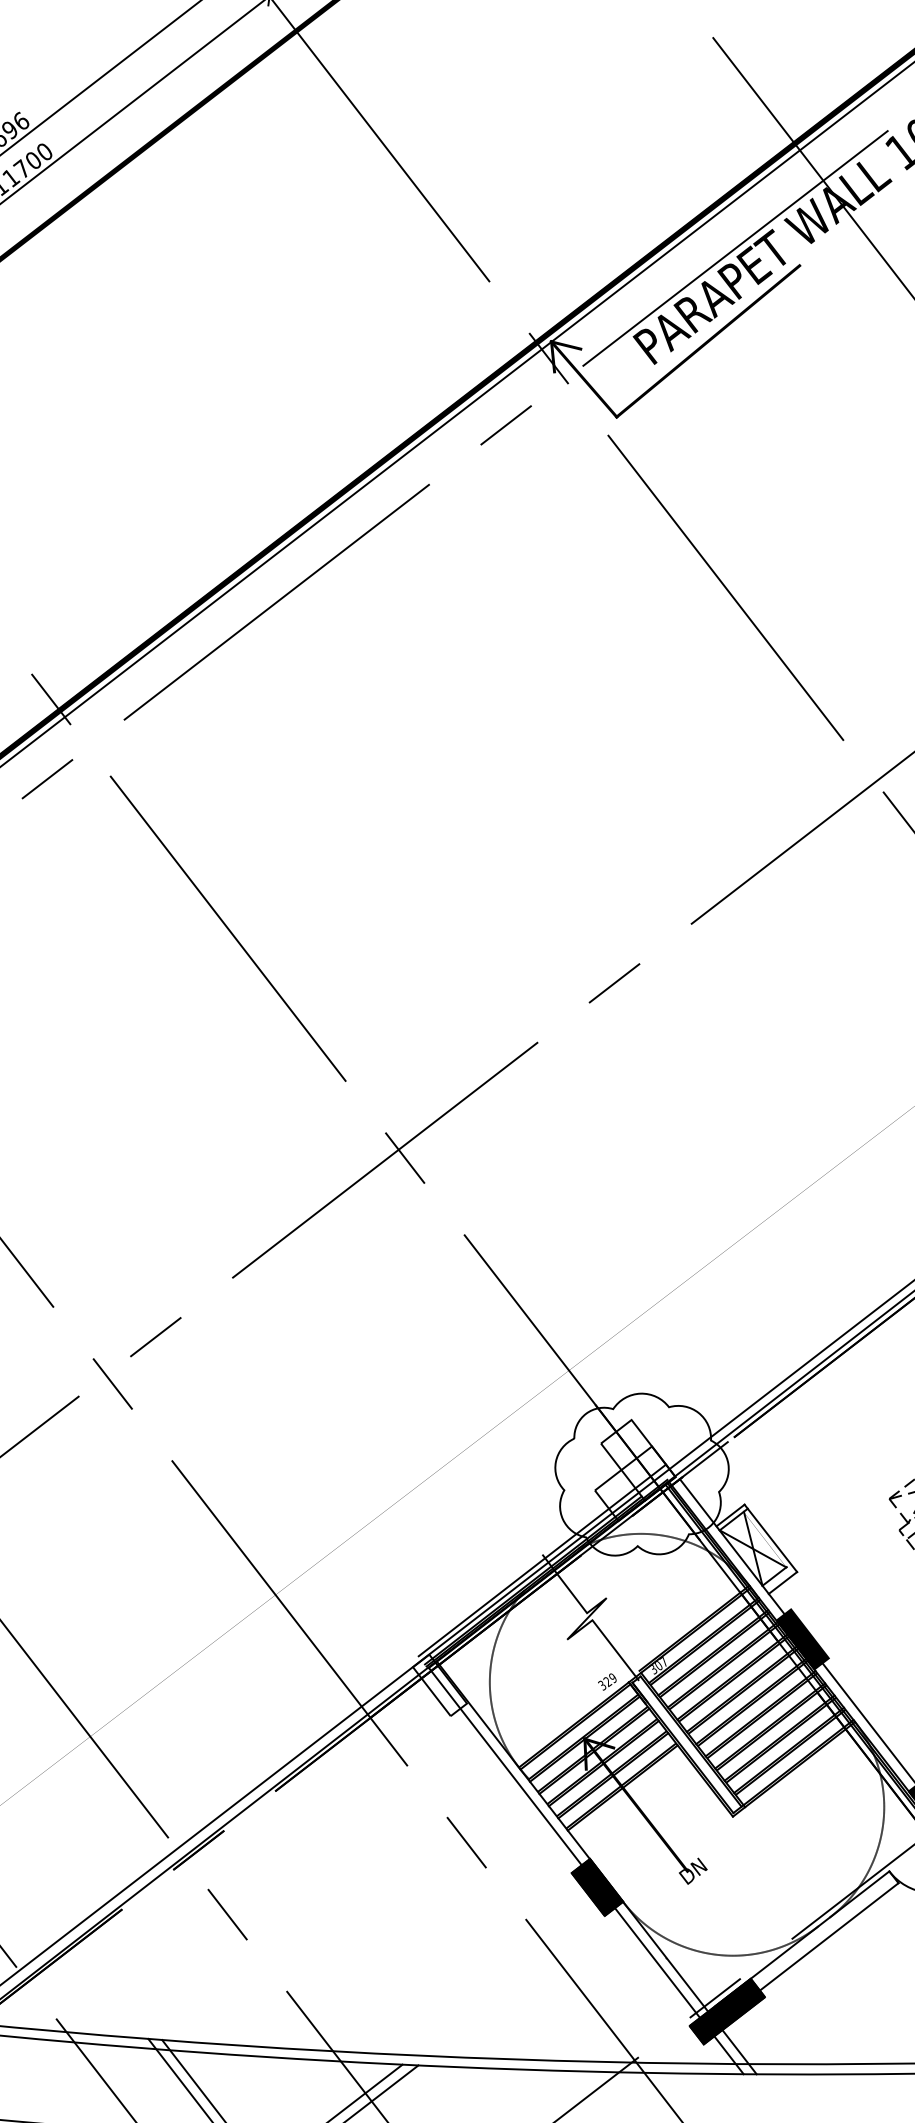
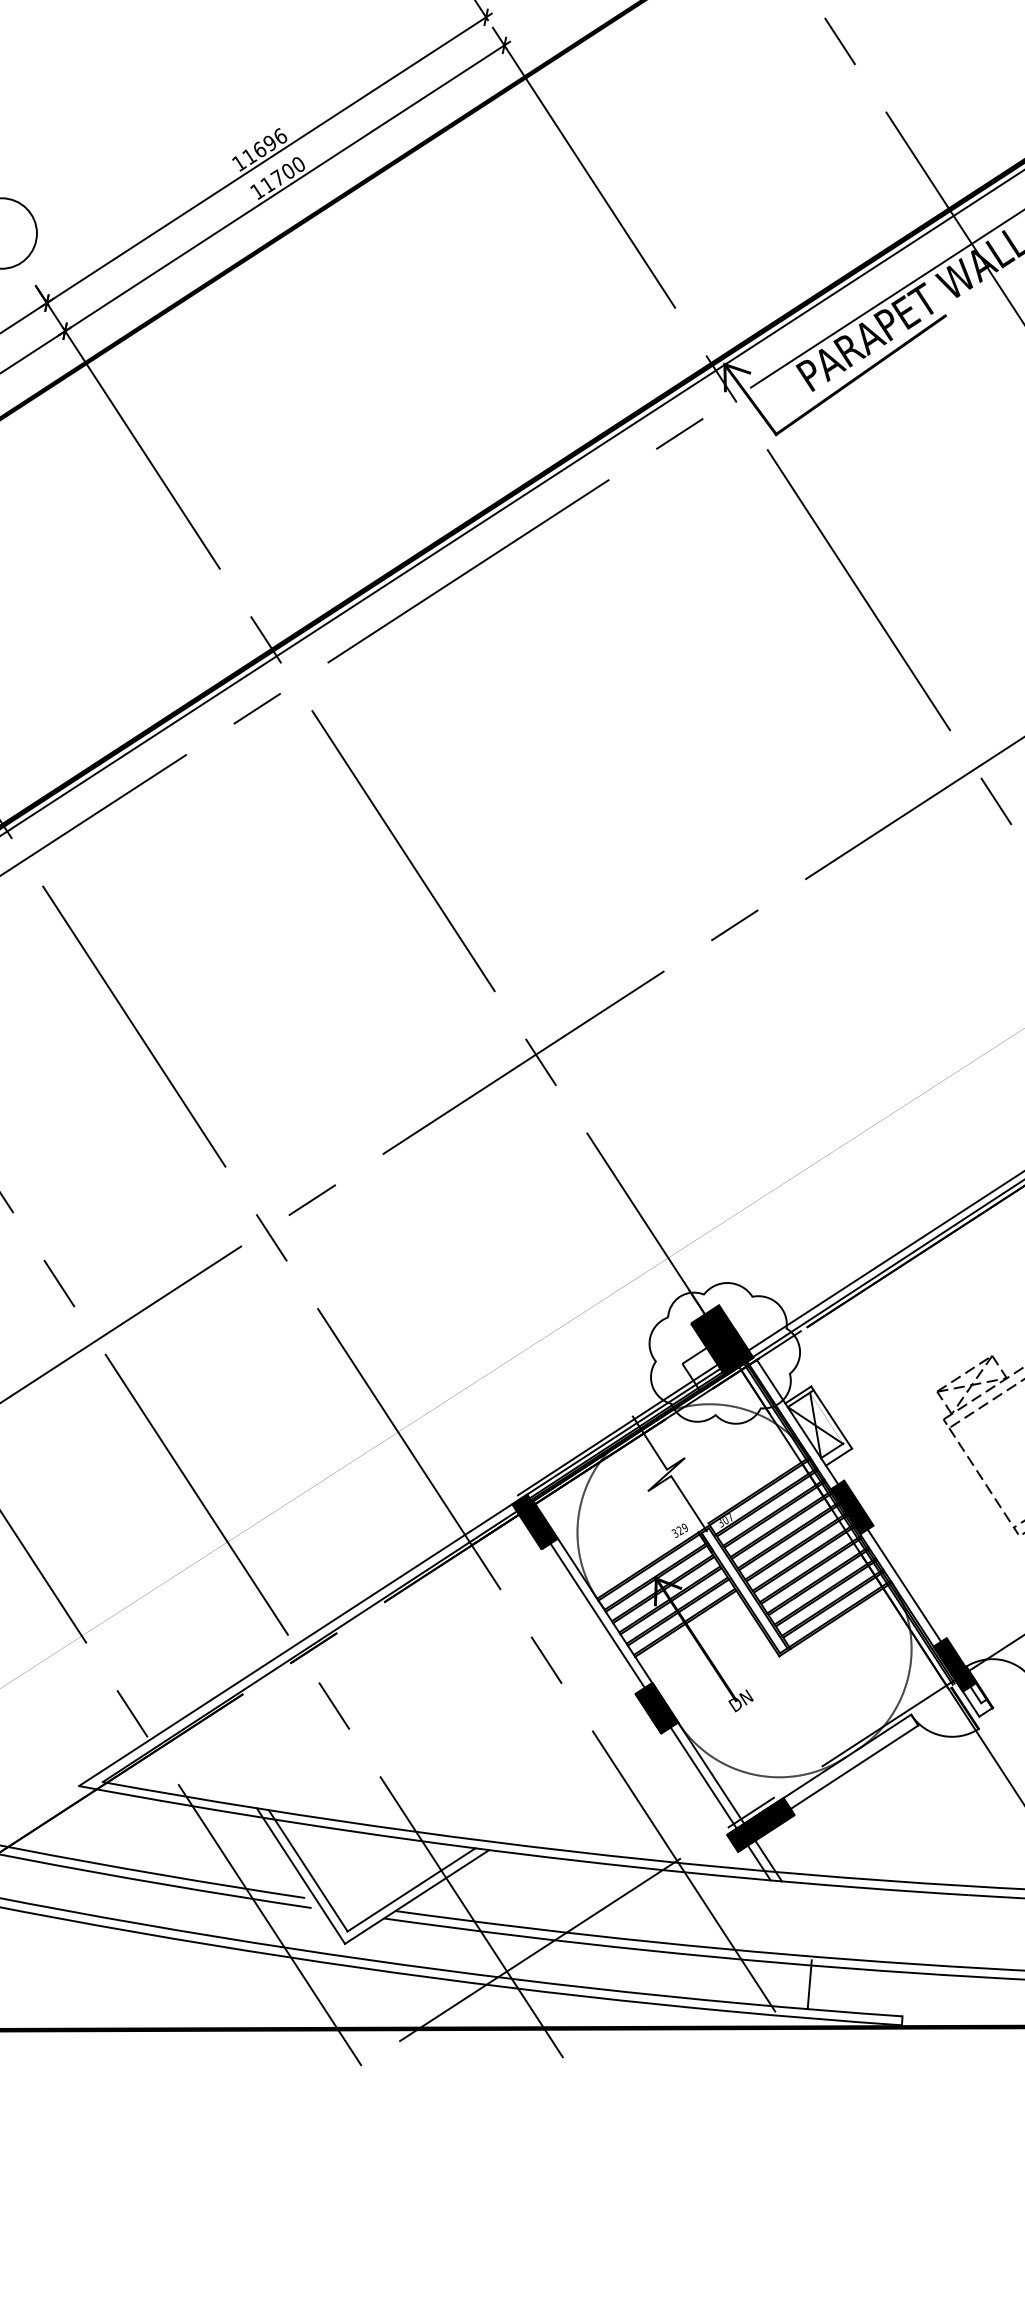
fill: (637, 1460) -> (721, 1340), added
fill: (440, 1684) -> (534, 1521), added

